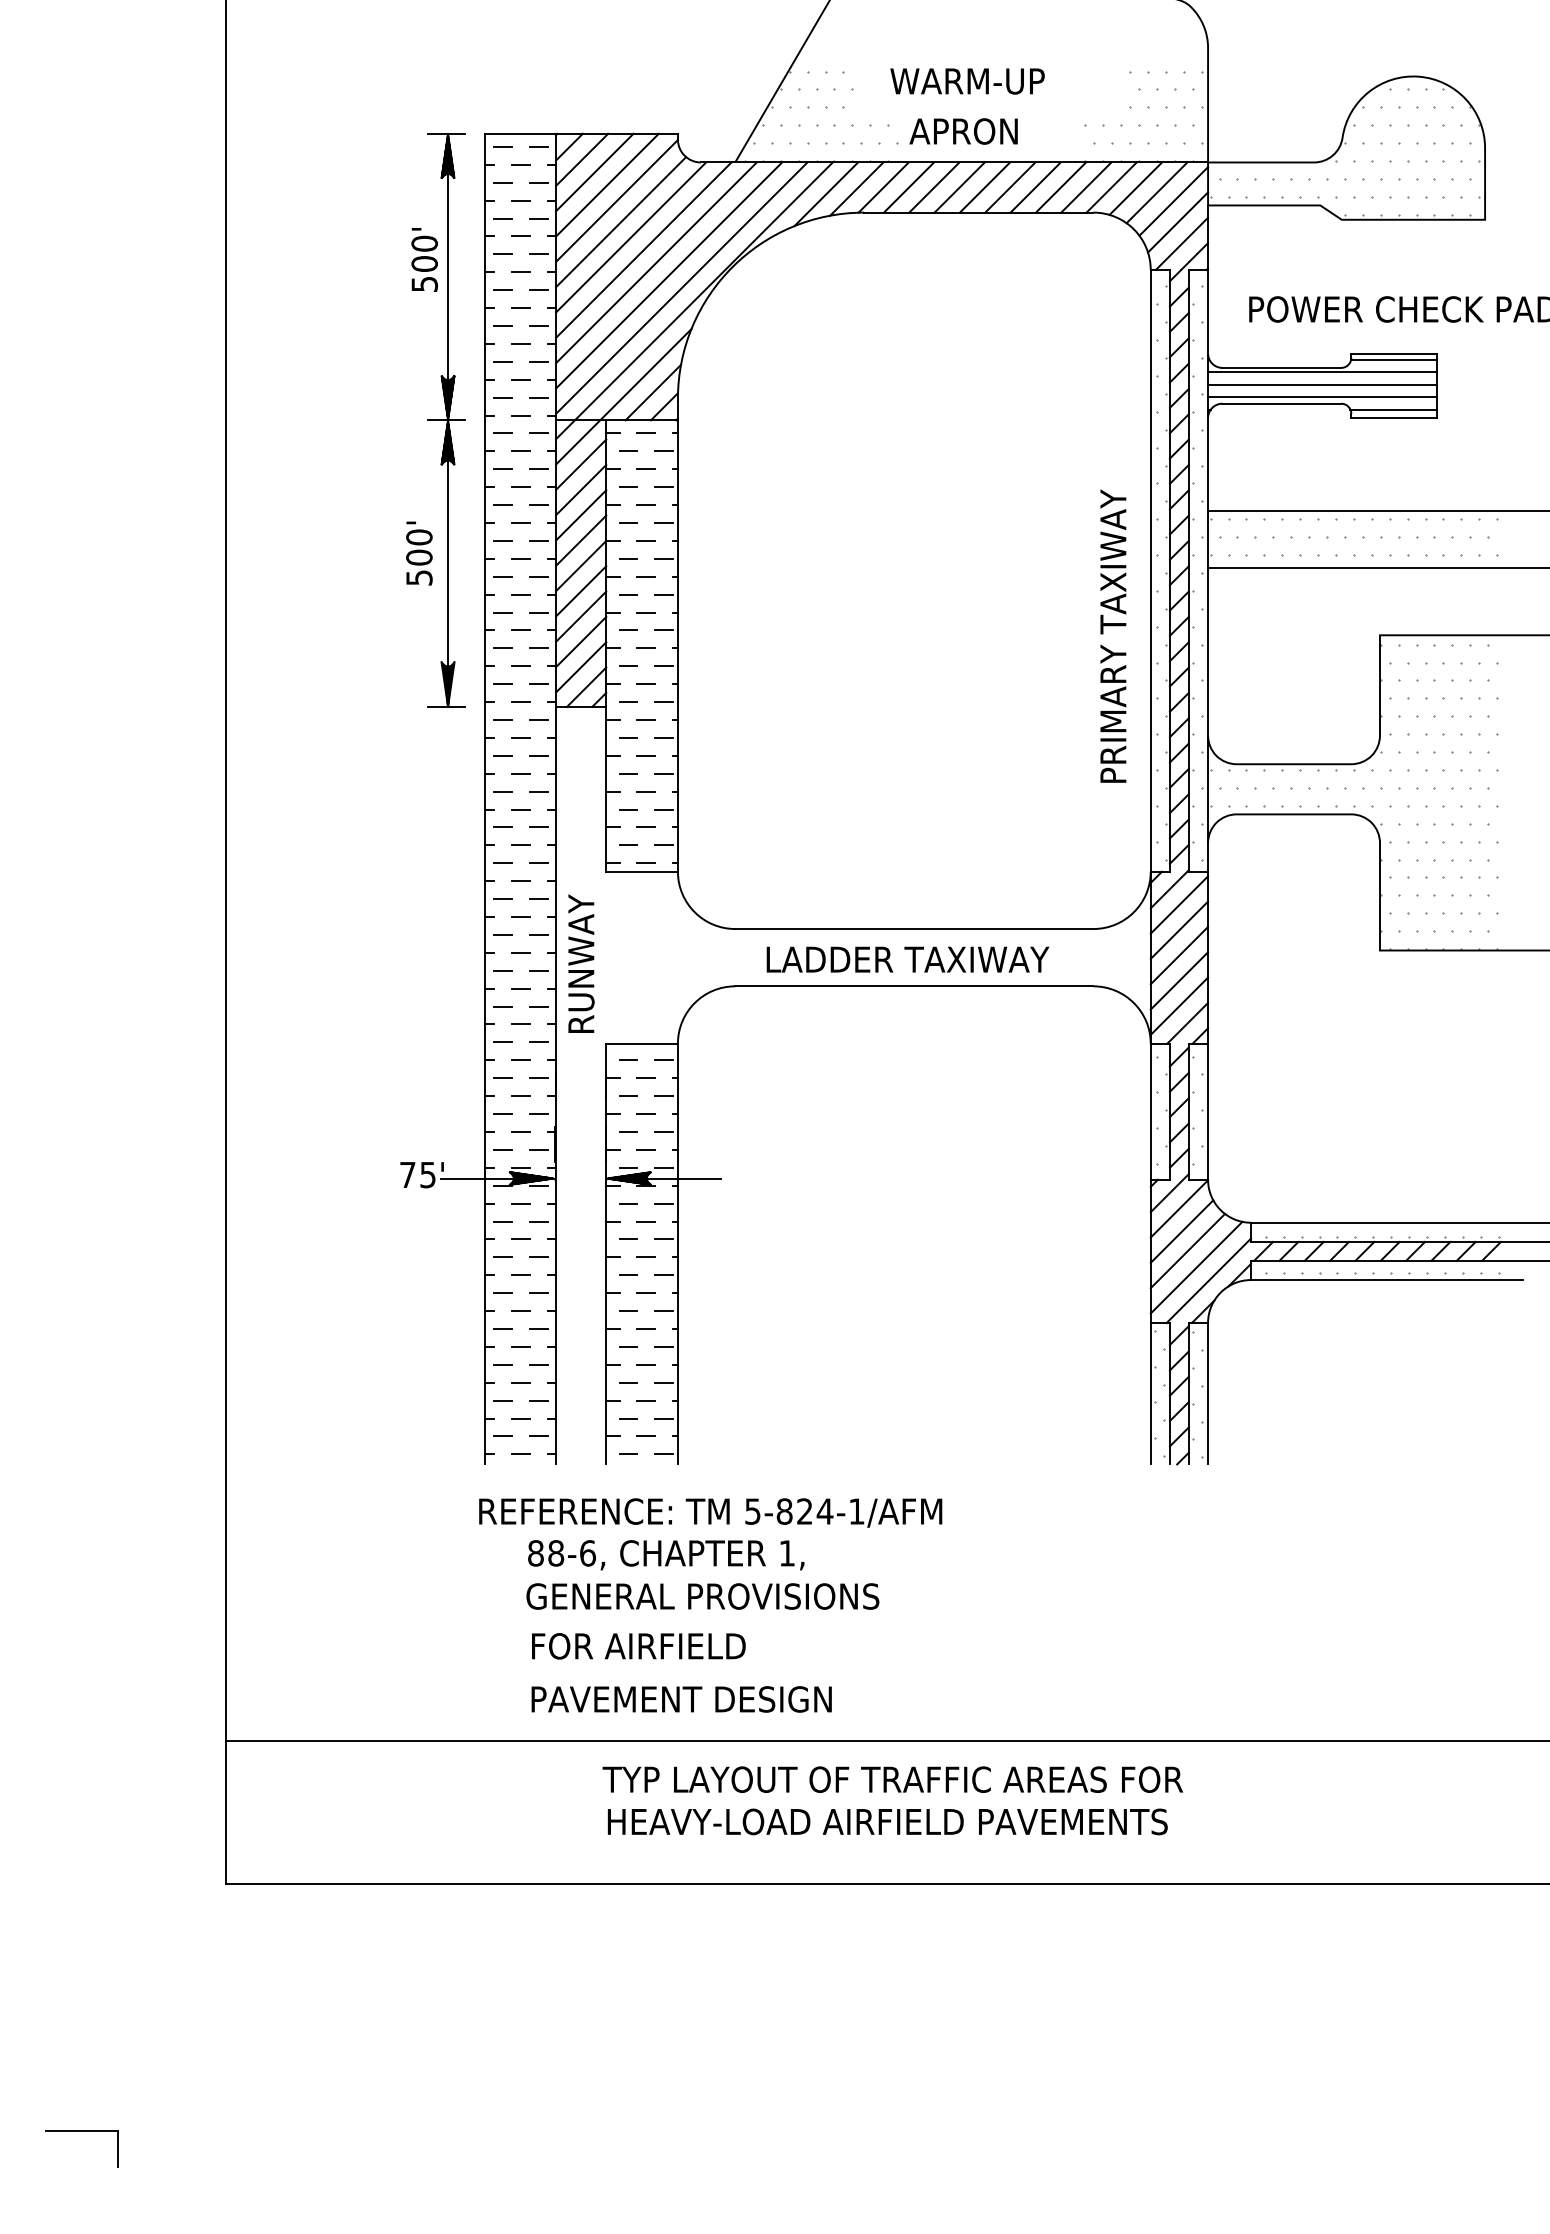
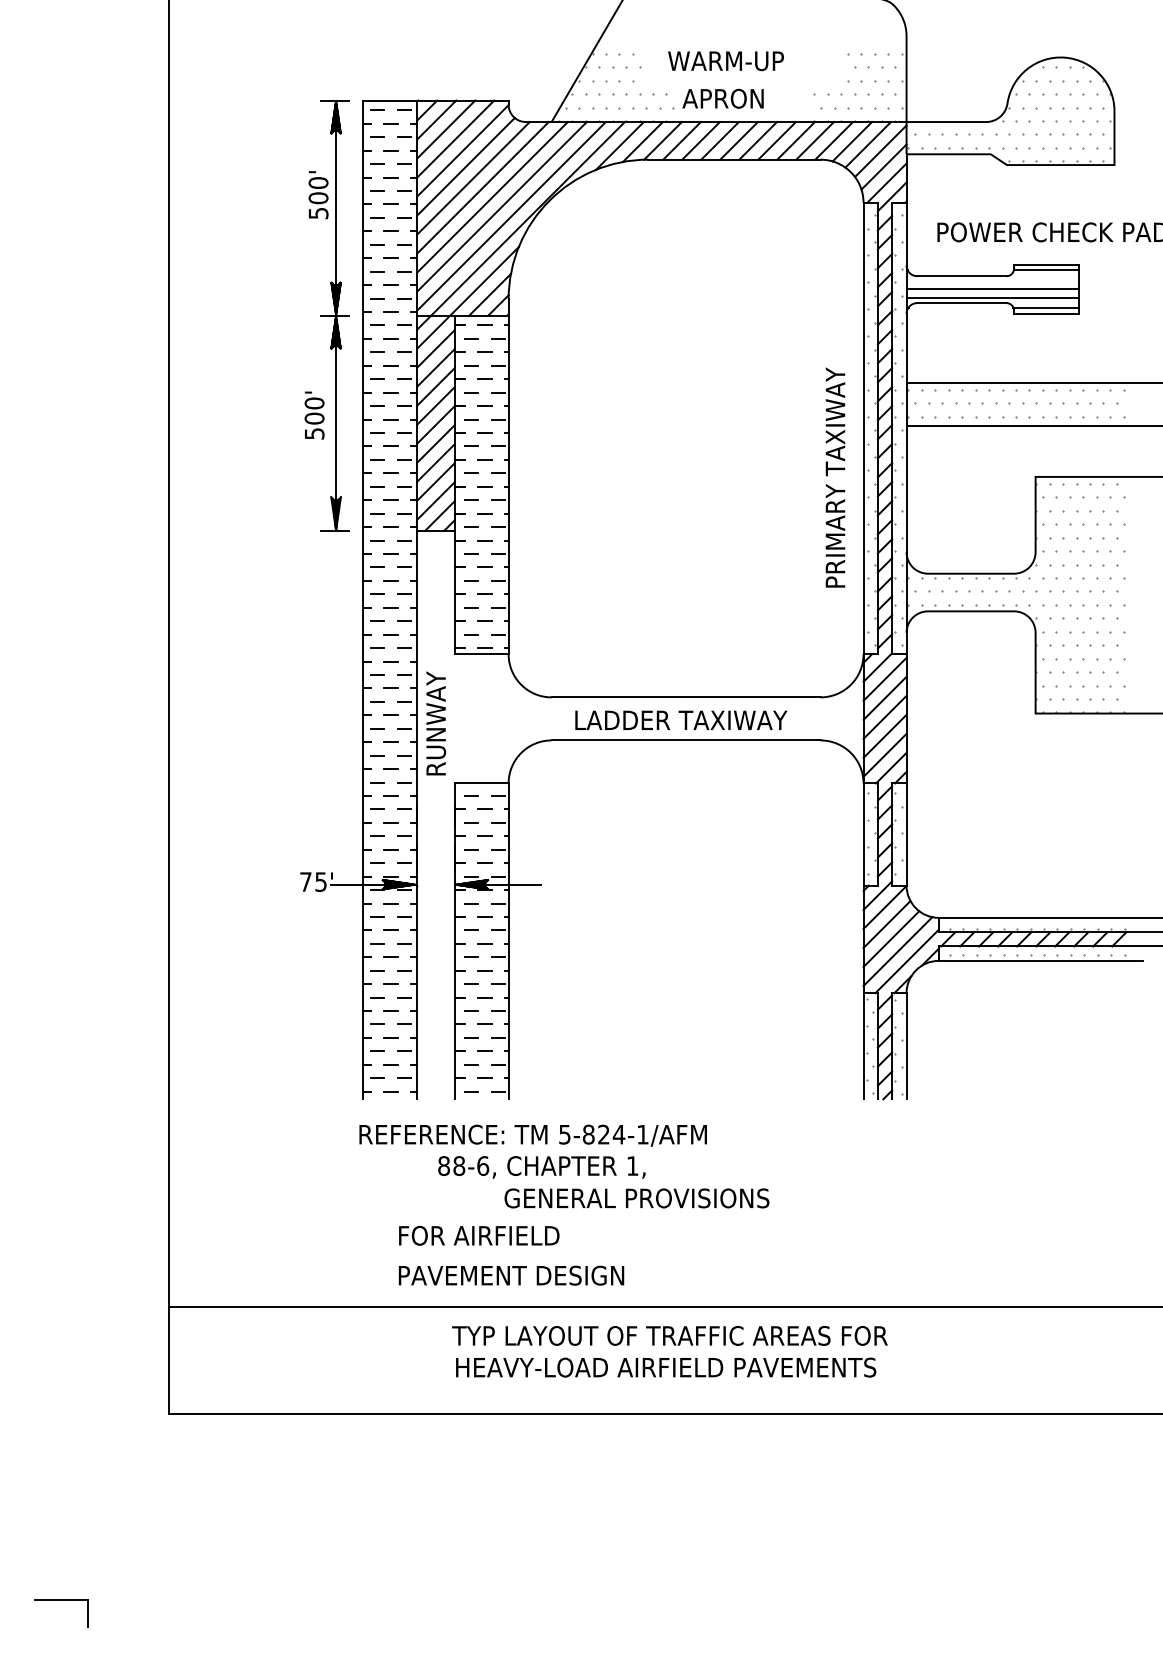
line: (1322, 372) -> (992, 279), removed
text: (666, 1555) -> (542, 1167), moved
text: (702, 1596) -> (636, 1198), moved

